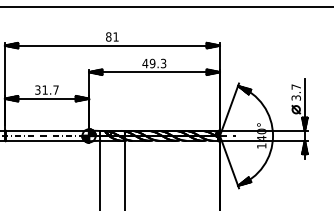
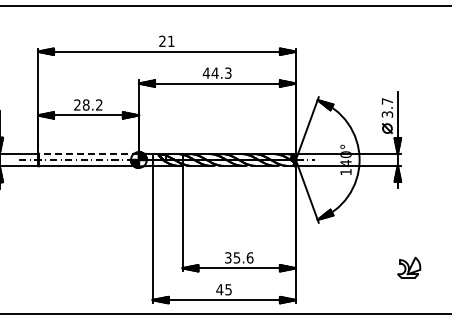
text: (108, 37) -> (162, 41), 81 -> 21
text: (152, 62) -> (214, 72), 49.3 -> 44.3
text: (47, 89) -> (88, 104), 31.7 -> 28.2
line: (47, 130) -> (88, 153), solid -> dashed

